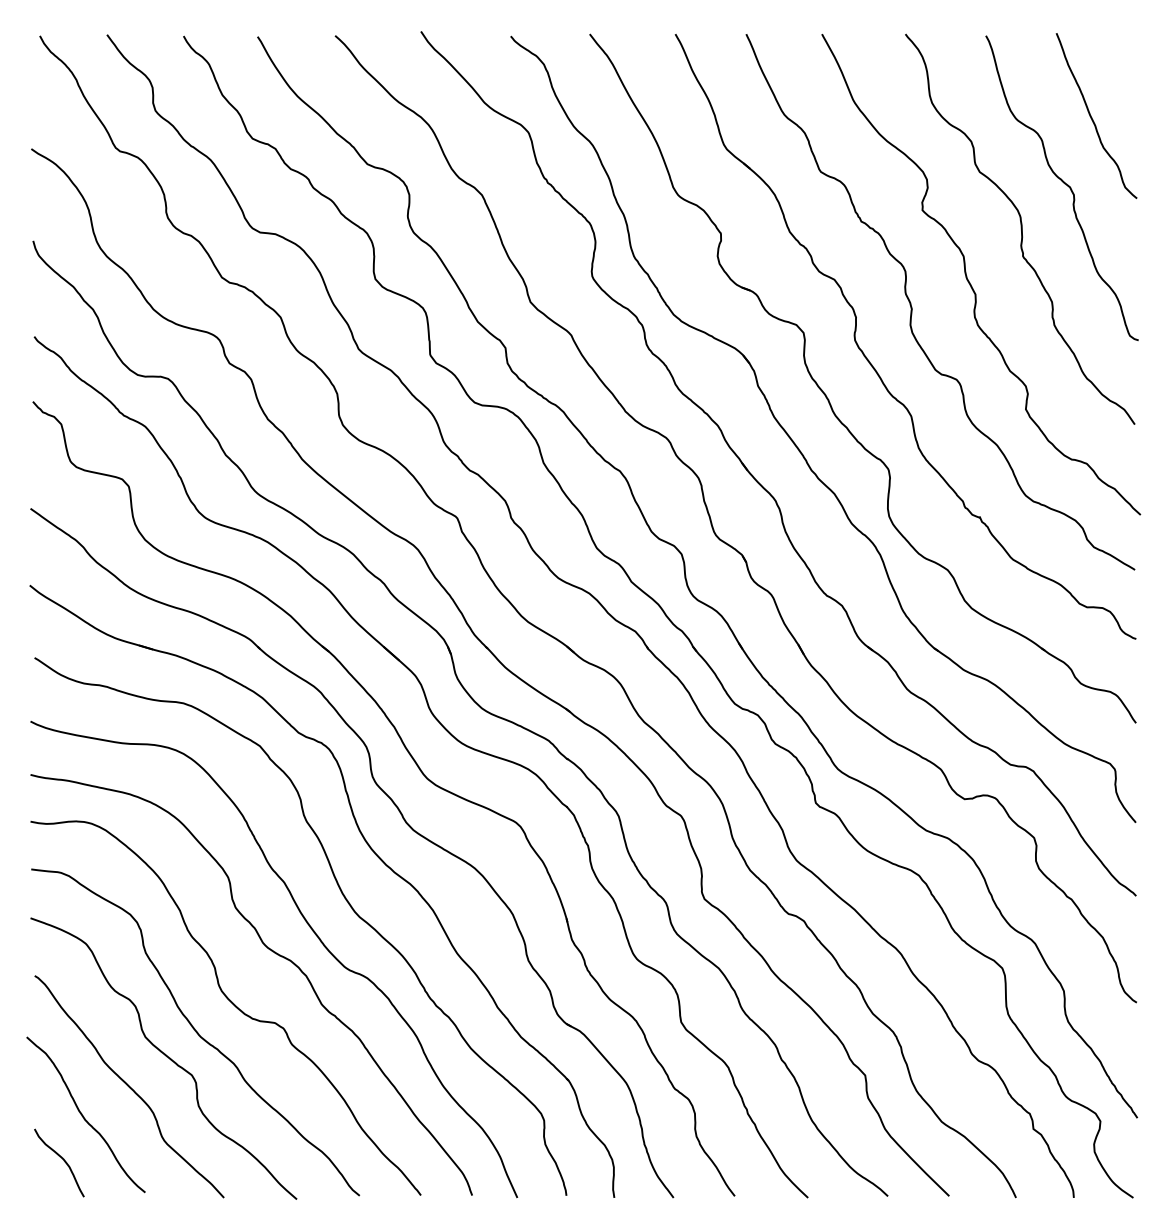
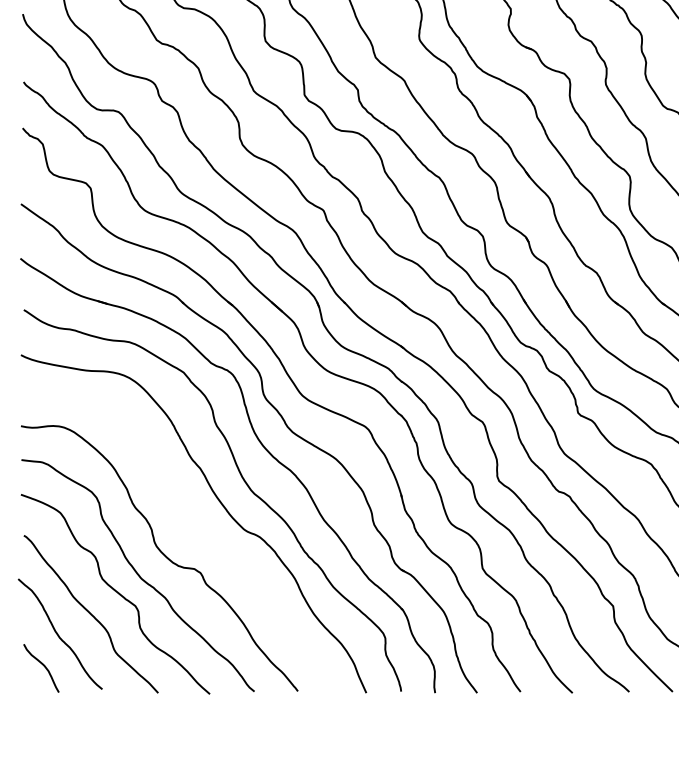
curve: (271, 951) -> (191, 518), removed

